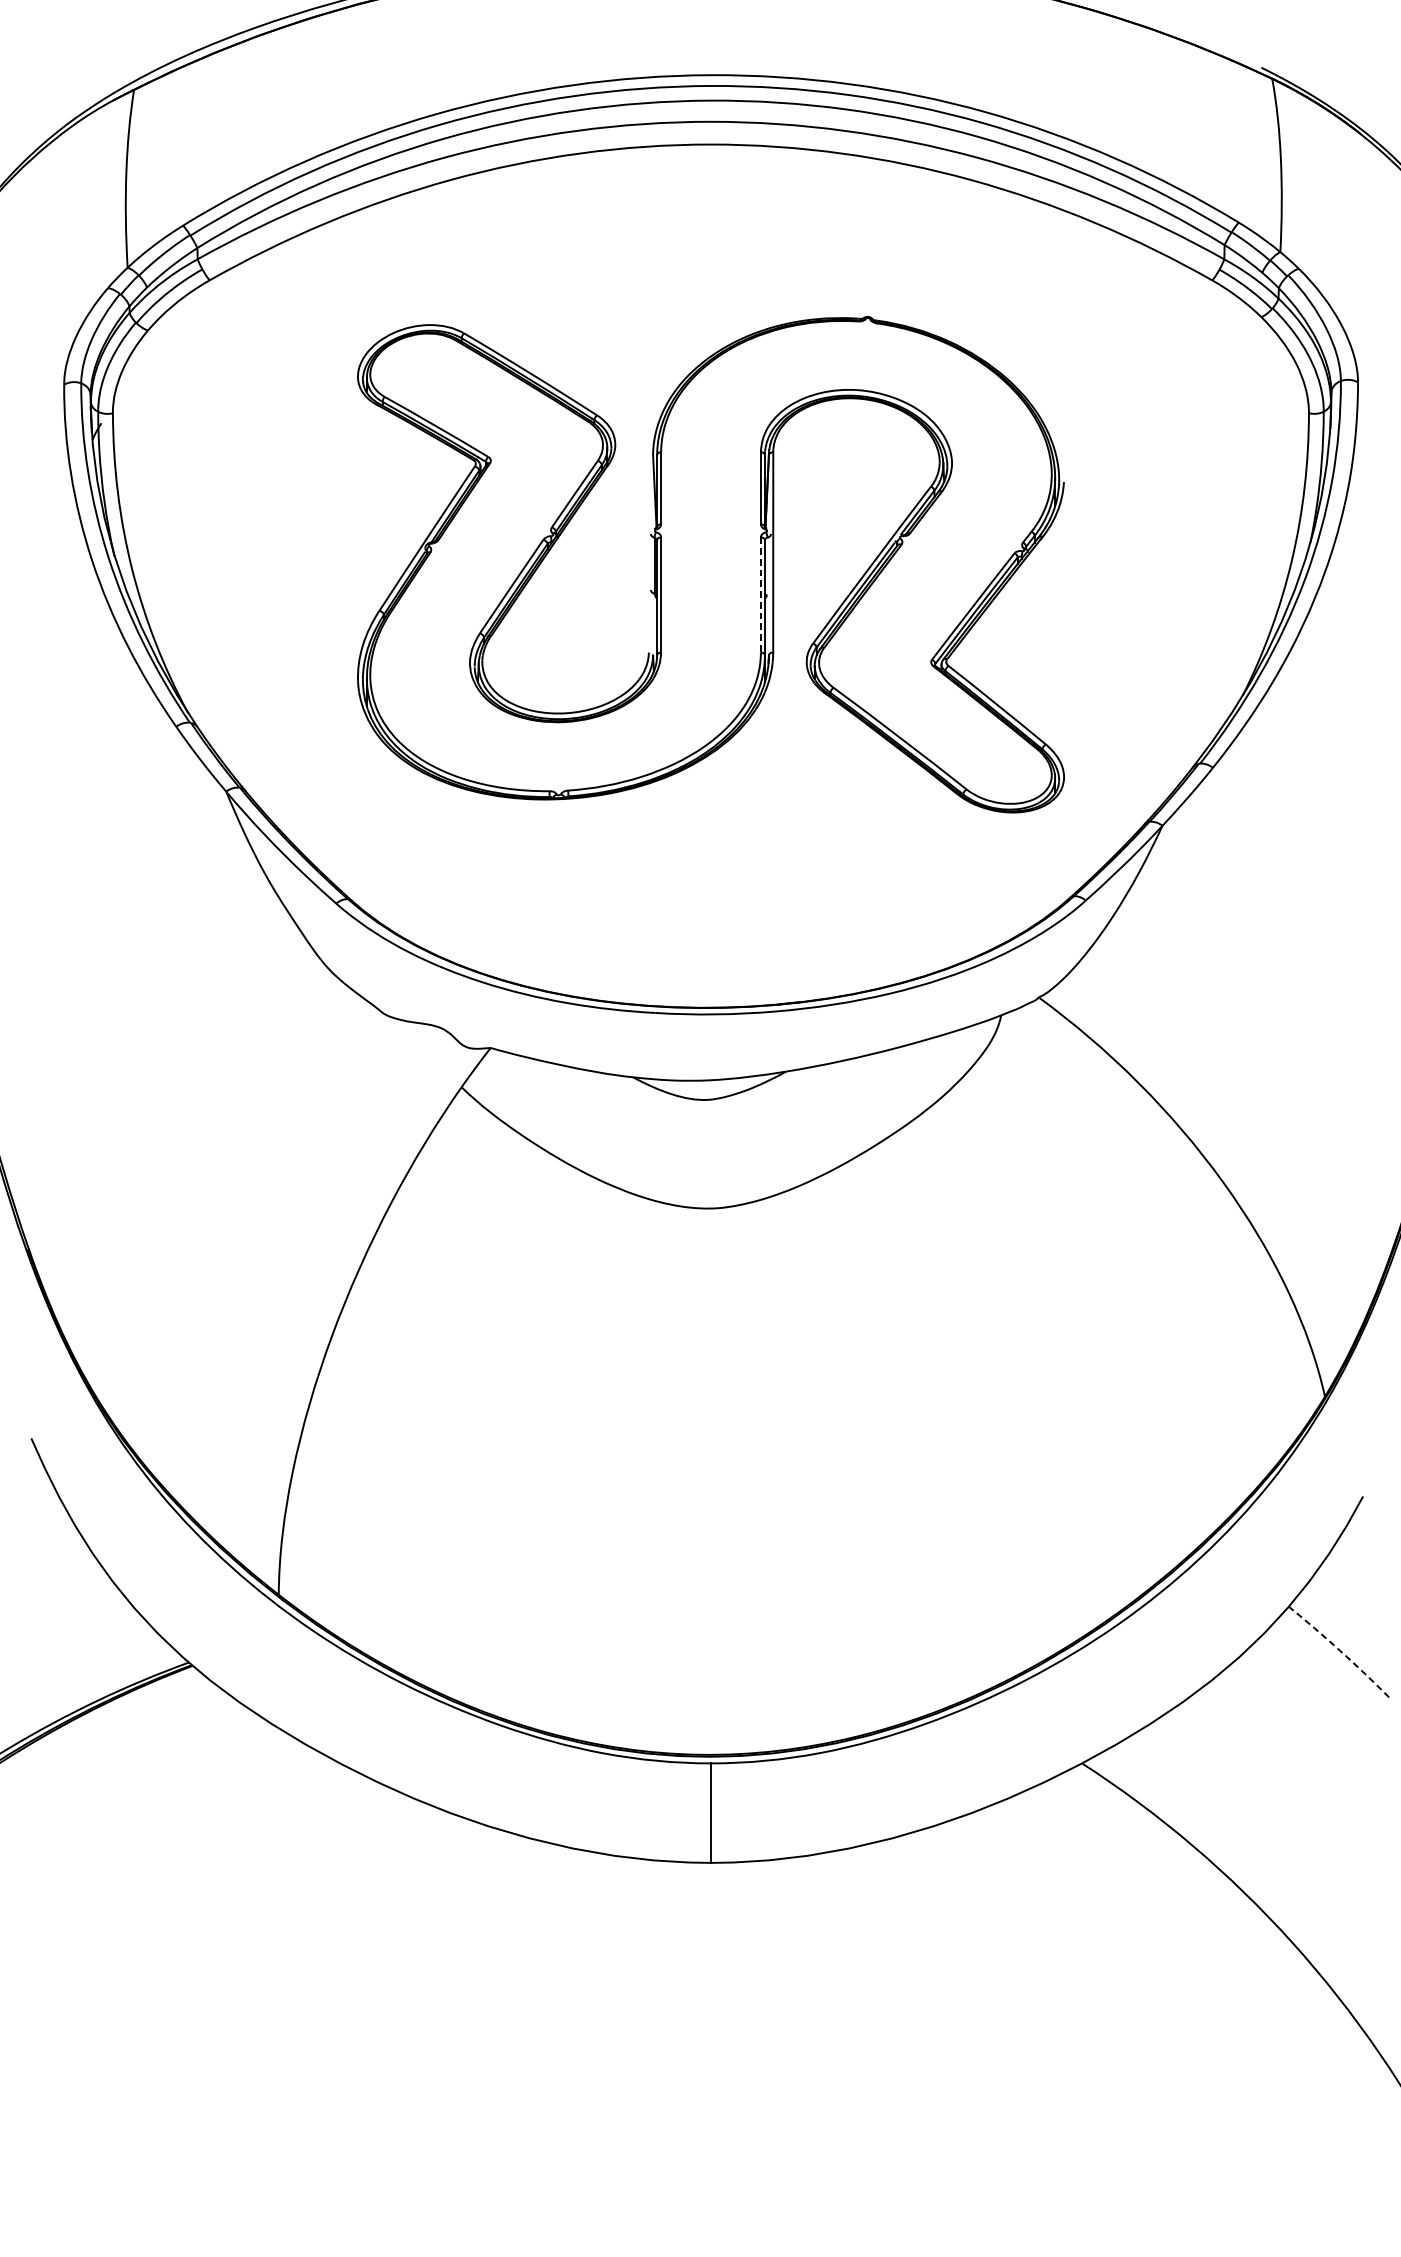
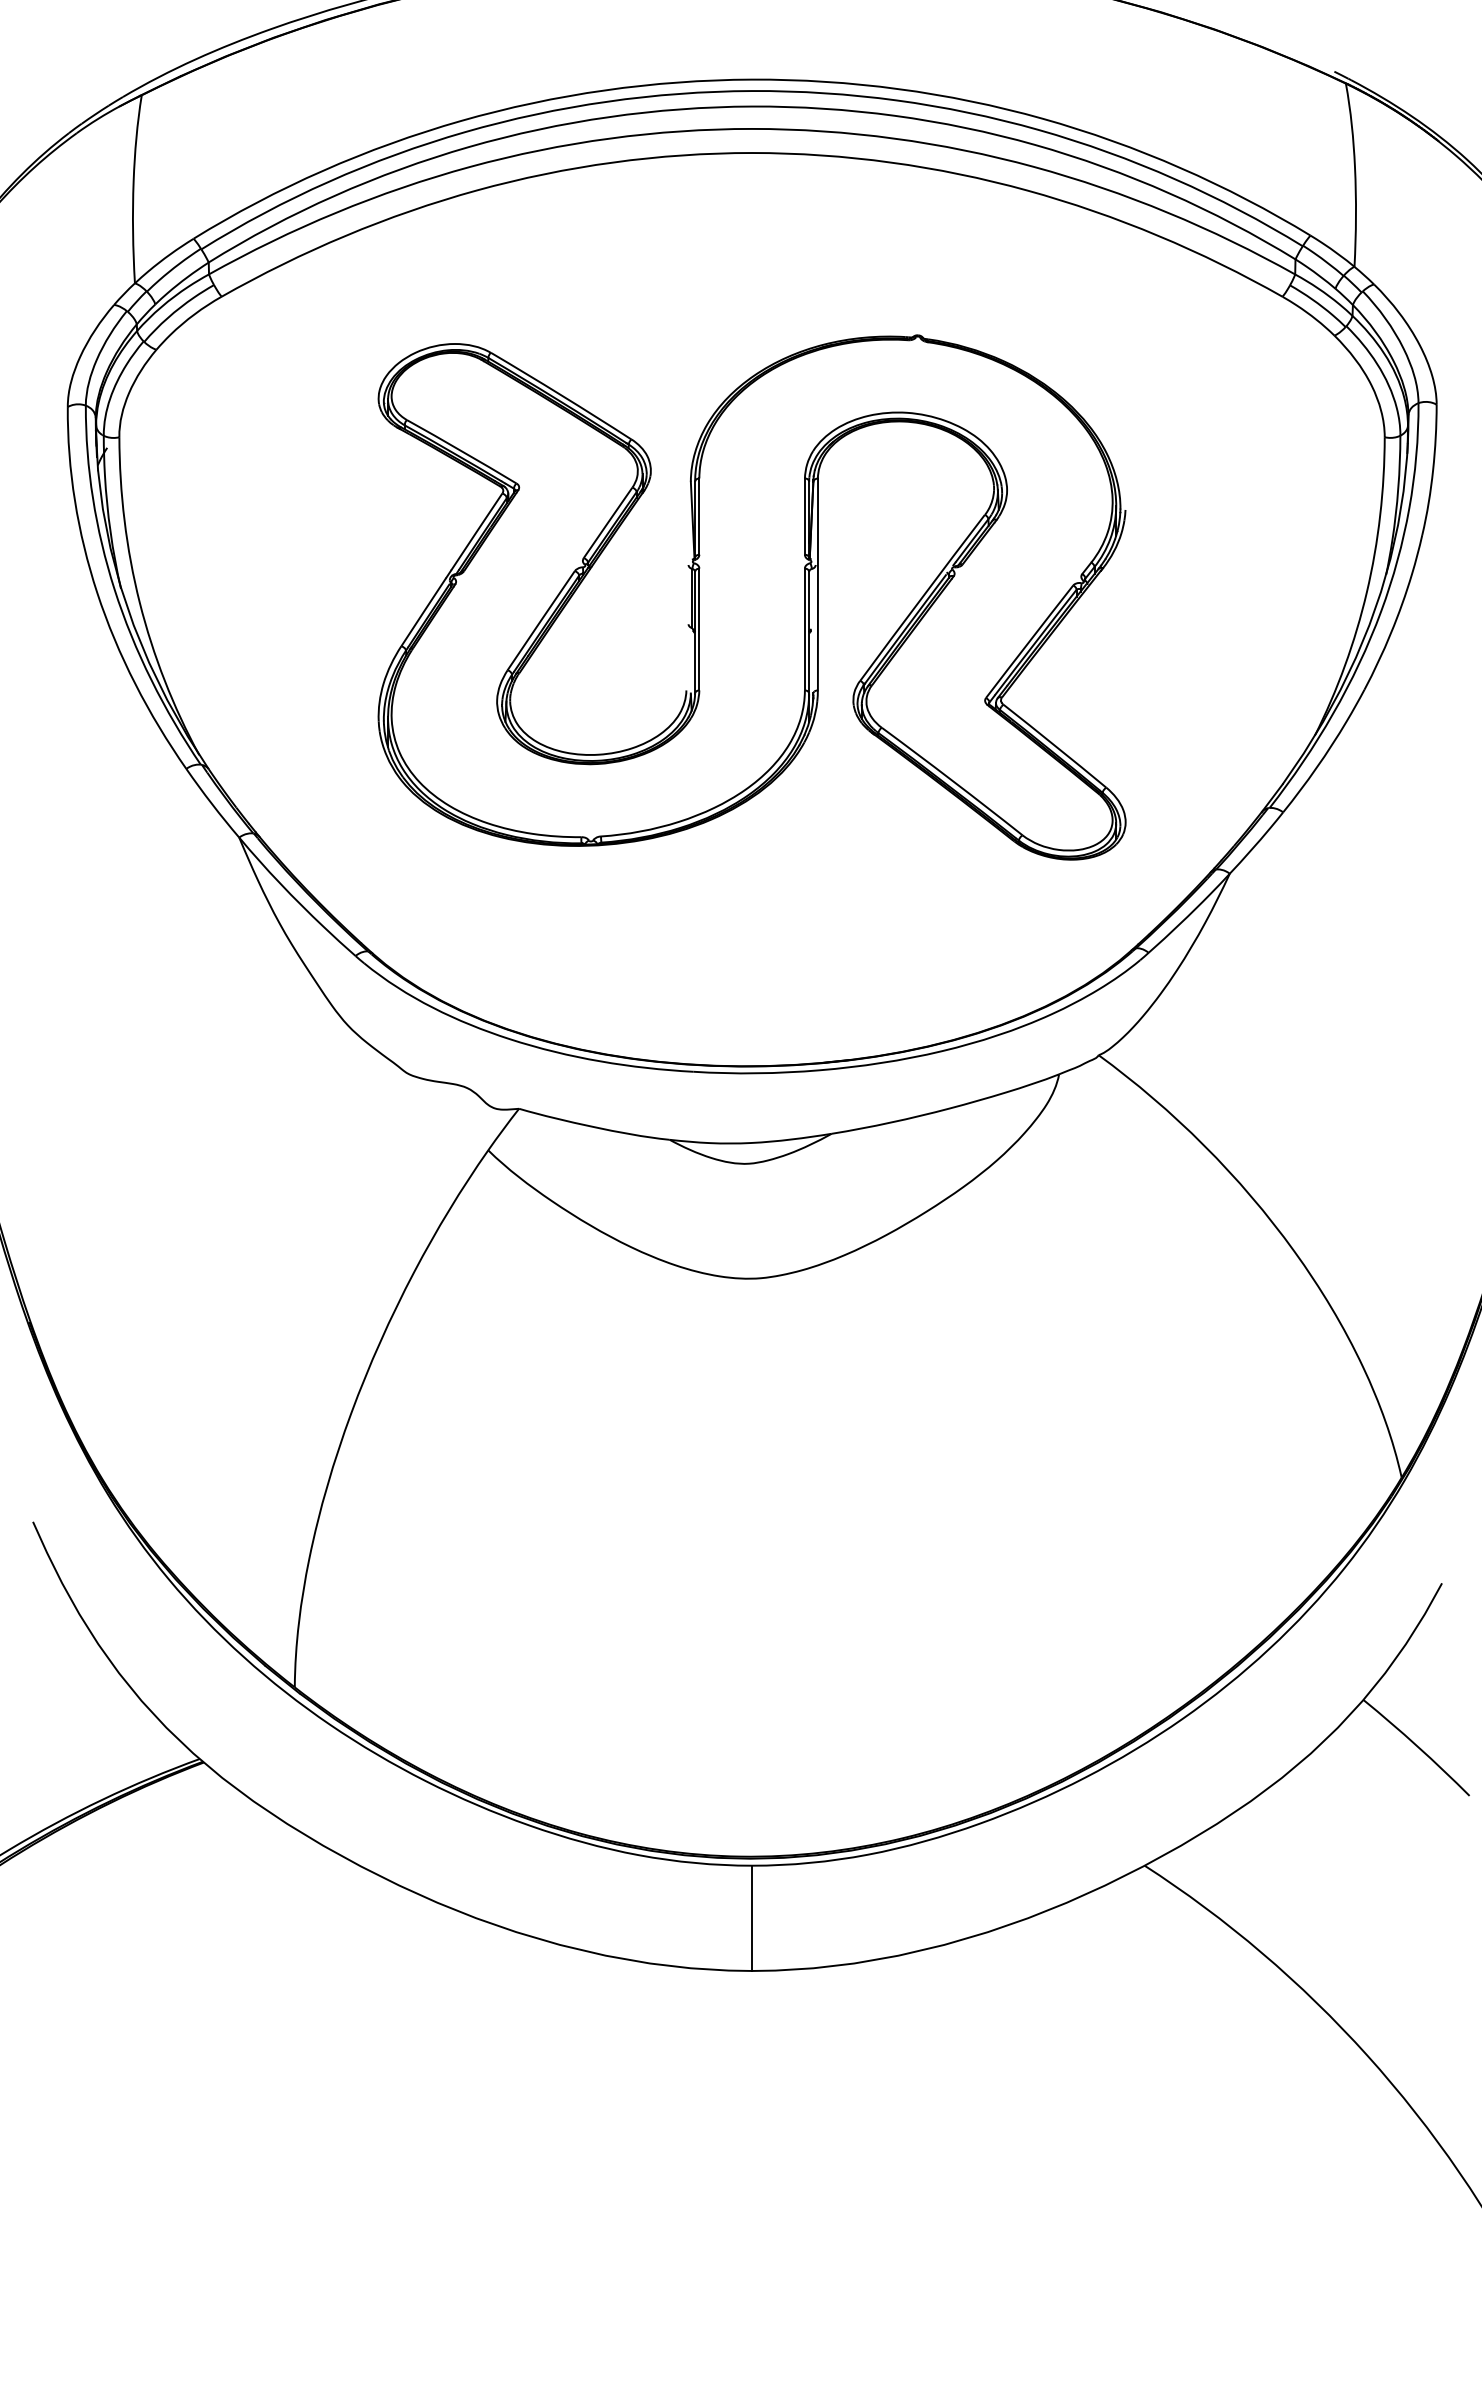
line: (760, 594) -> (804, 629), dashed -> solid
arc: (1339, 1650) -> (1417, 1746), dashed -> solid

